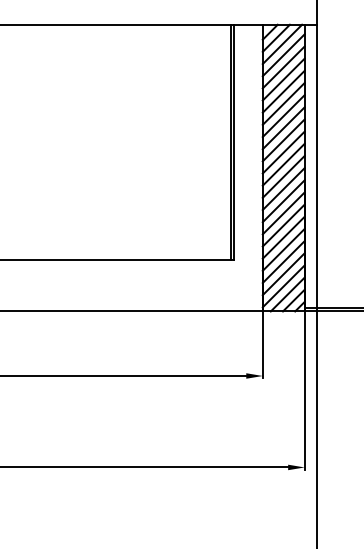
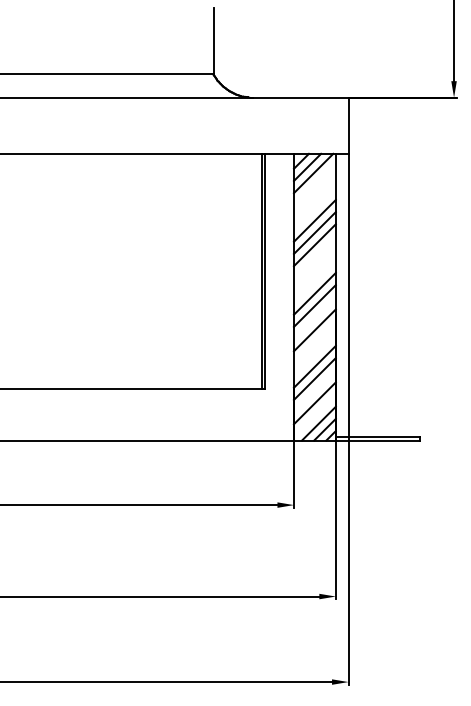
line: (283, 55) -> (314, 184), removed
line: (283, 67) -> (314, 196), removed
line: (283, 79) -> (314, 208), removed
line: (283, 128) -> (314, 257), removed
line: (283, 140) -> (314, 269), removed
line: (283, 152) -> (314, 281), removed
line: (283, 189) -> (314, 318), removed
line: (283, 213) -> (314, 342), removed
line: (283, 225) -> (314, 354), removed
line: (283, 262) -> (314, 391), removed
line: (283, 286) -> (314, 415), removed

